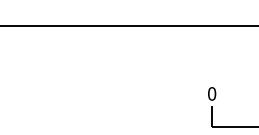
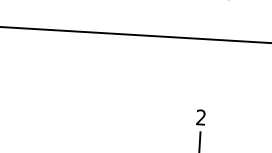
text: (212, 93) -> (201, 117), 0 -> 2

